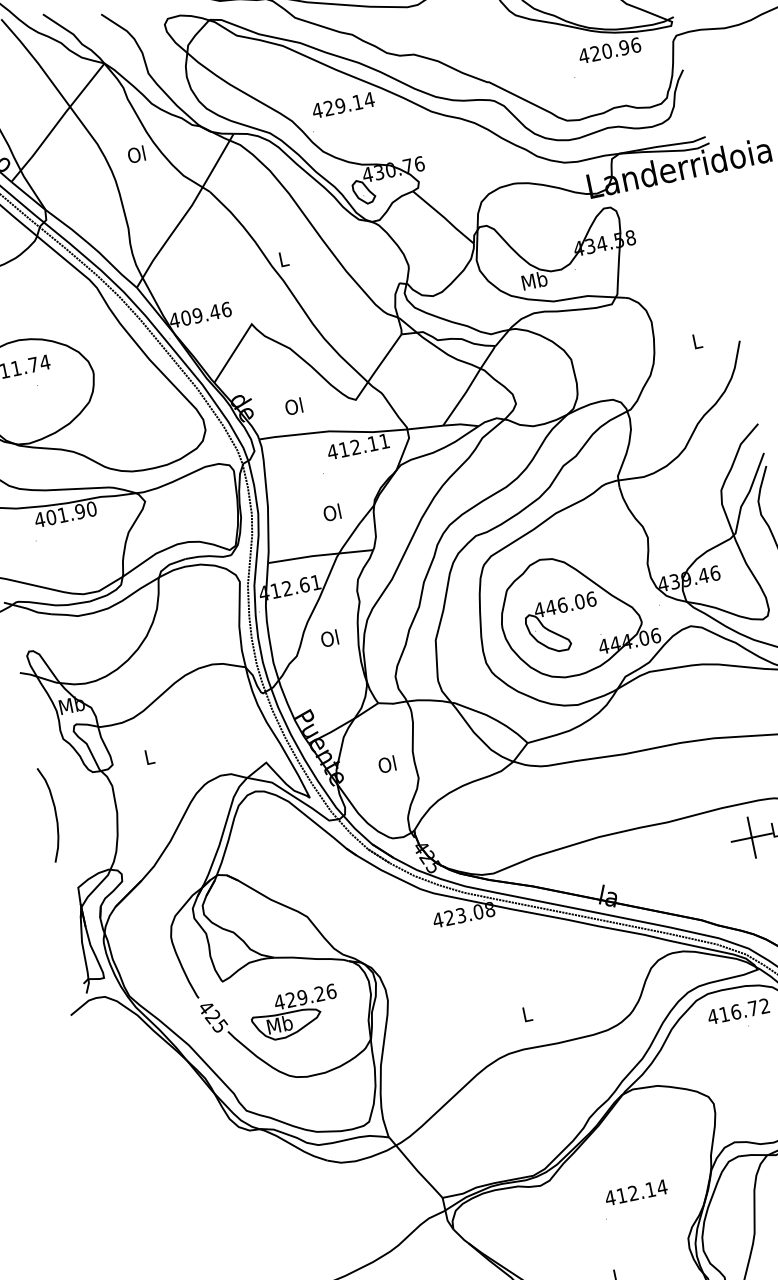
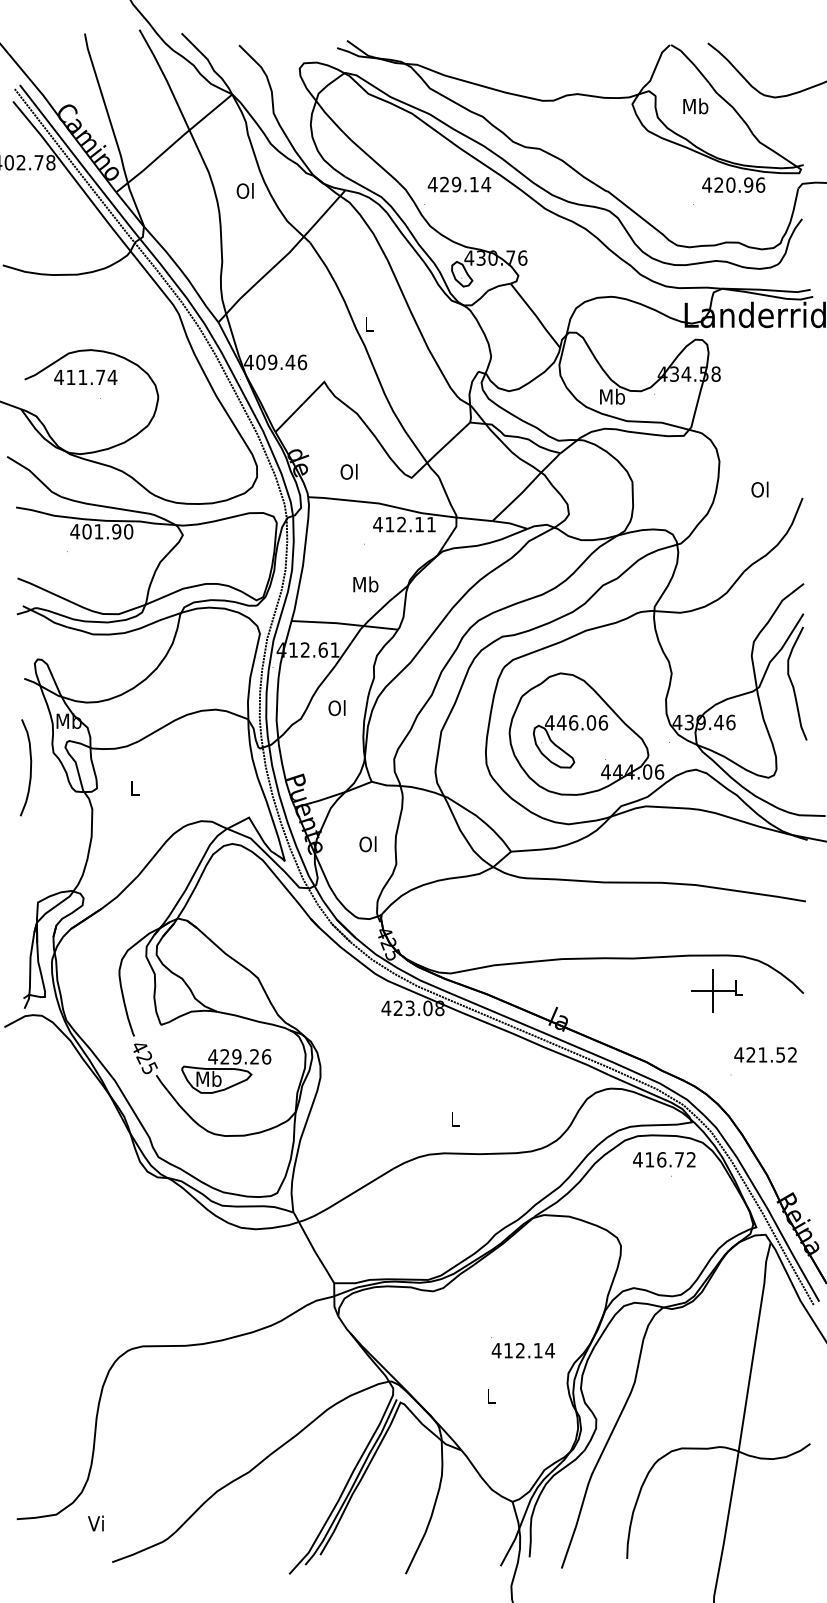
text: (696, 341) -> (759, 489), L -> Ol
text: (332, 512) -> (365, 584), Ol -> Mb
curve: (55, 813) -> (30, 767), moved
text: (635, 1192) -> (522, 1350), moved

